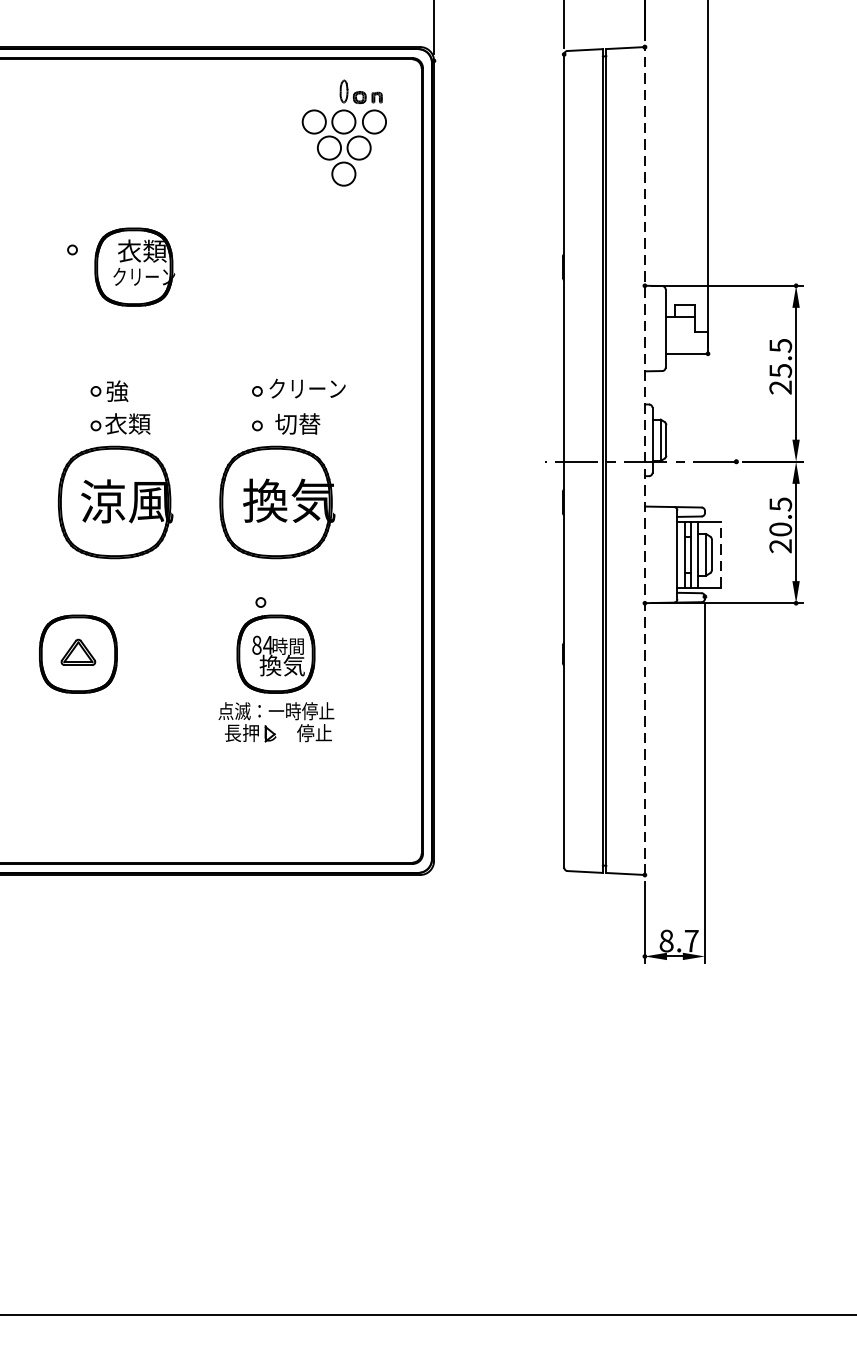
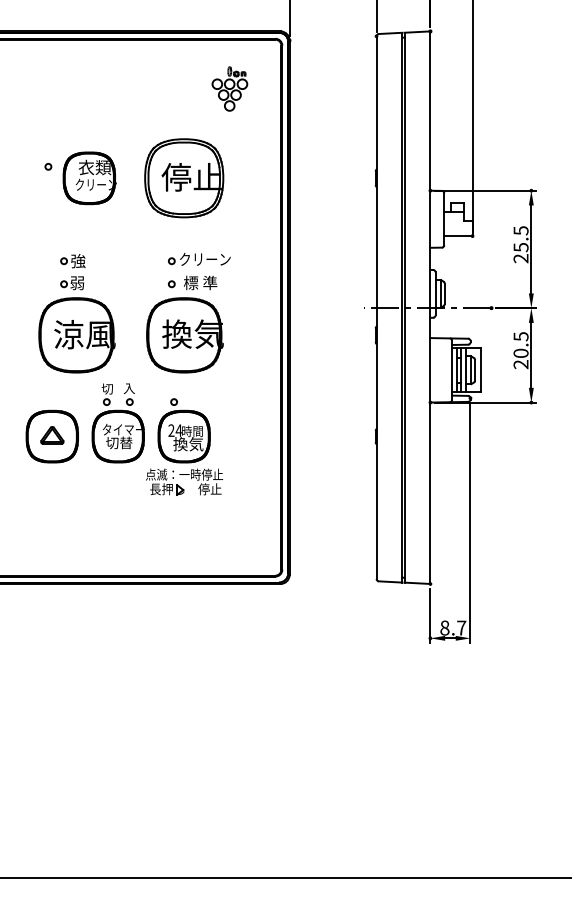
part: (343, 132) -> (229, 88), size x0.62
part: (276, 267) -> (184, 178), added
text: (128, 423) -> (85, 282), 衣類 -> 弱
text: (300, 423) -> (200, 282), 切替 -> 標 準
line: (645, 460) -> (430, 307), dashed -> solid
line: (721, 555) -> (481, 370), dashed -> solid
part: (176, 634) -> (117, 423), added
text: (256, 645) -> (171, 430), 84 -> 24

